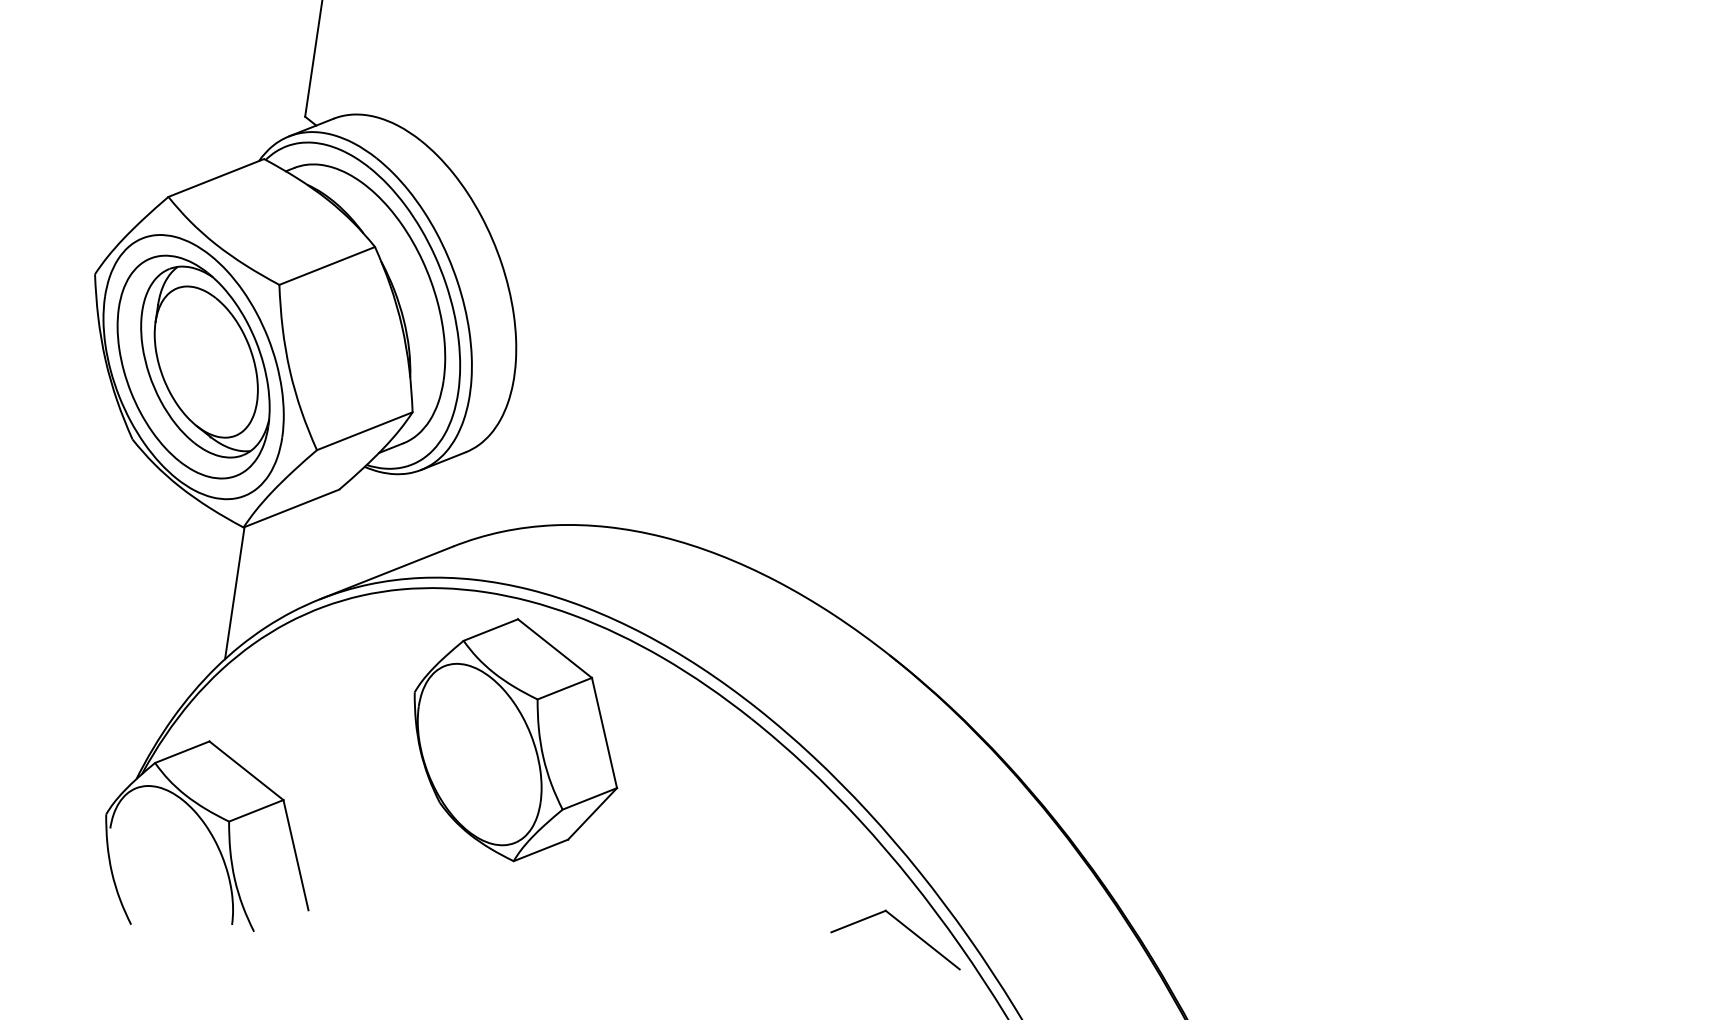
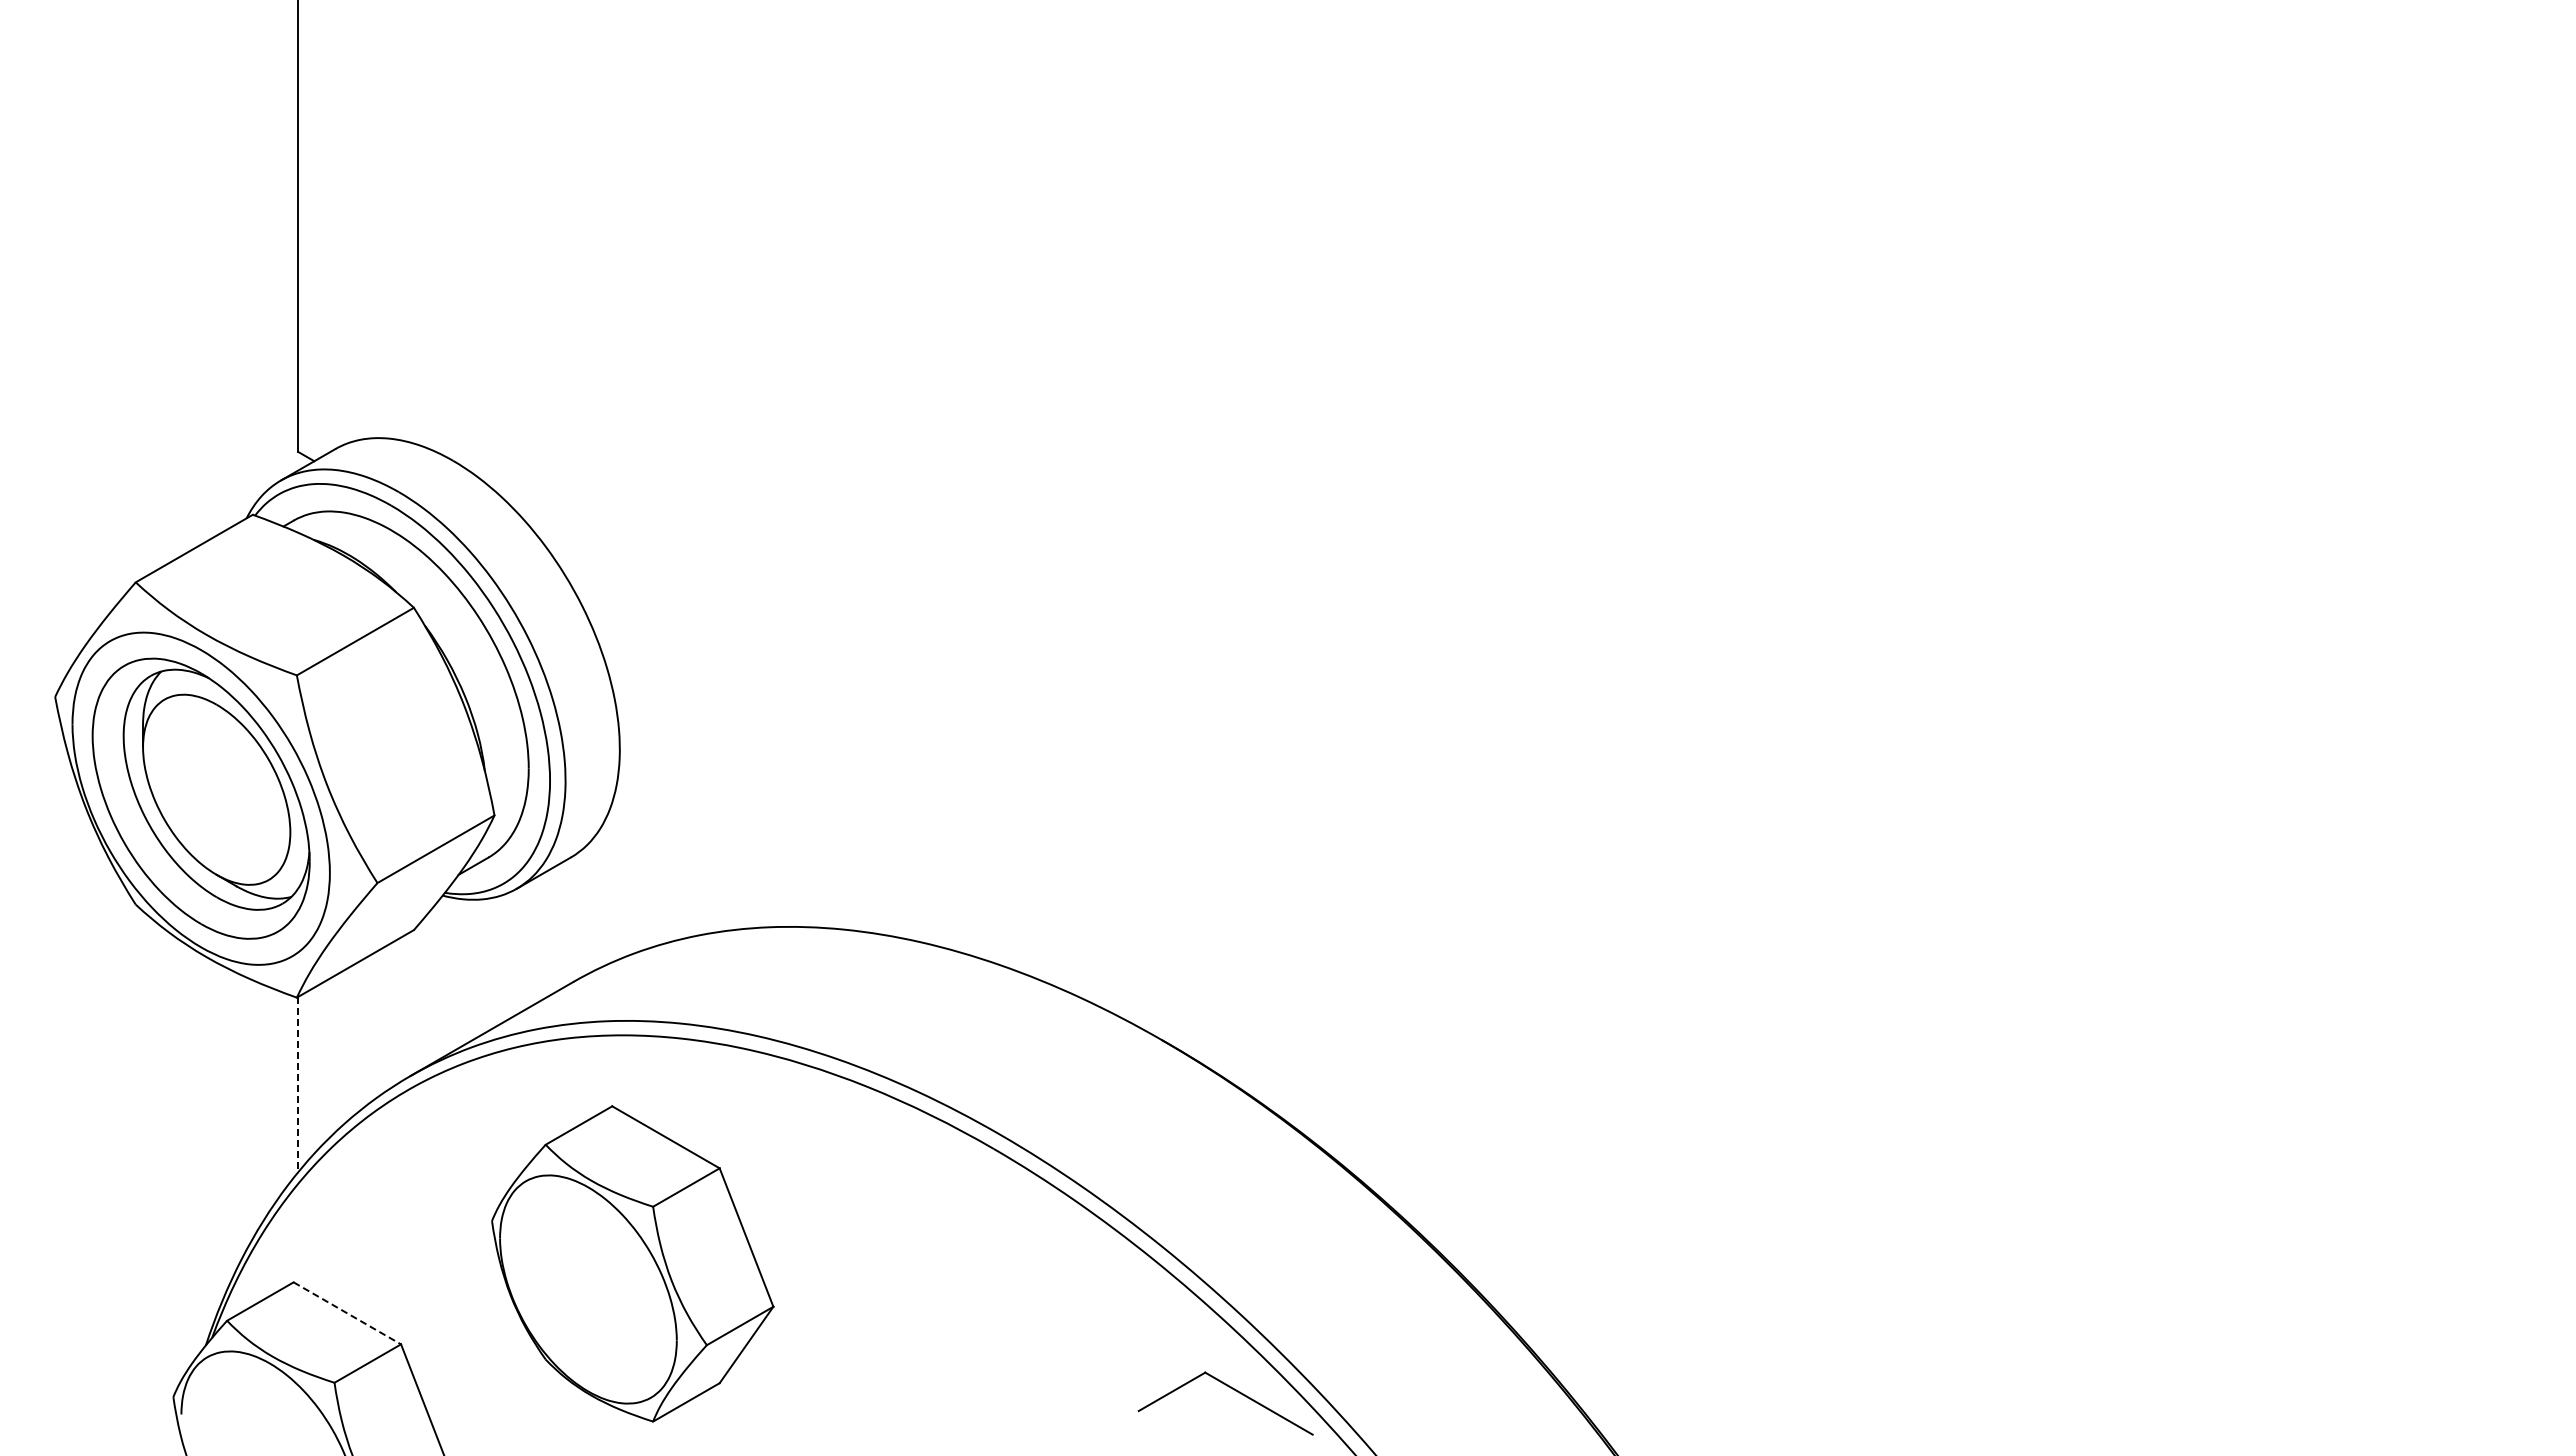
line: (235, 593) -> (298, 1084), solid -> dashed
part: (515, 739) -> (632, 1263), moved
line: (246, 770) -> (347, 1313), solid -> dashed

